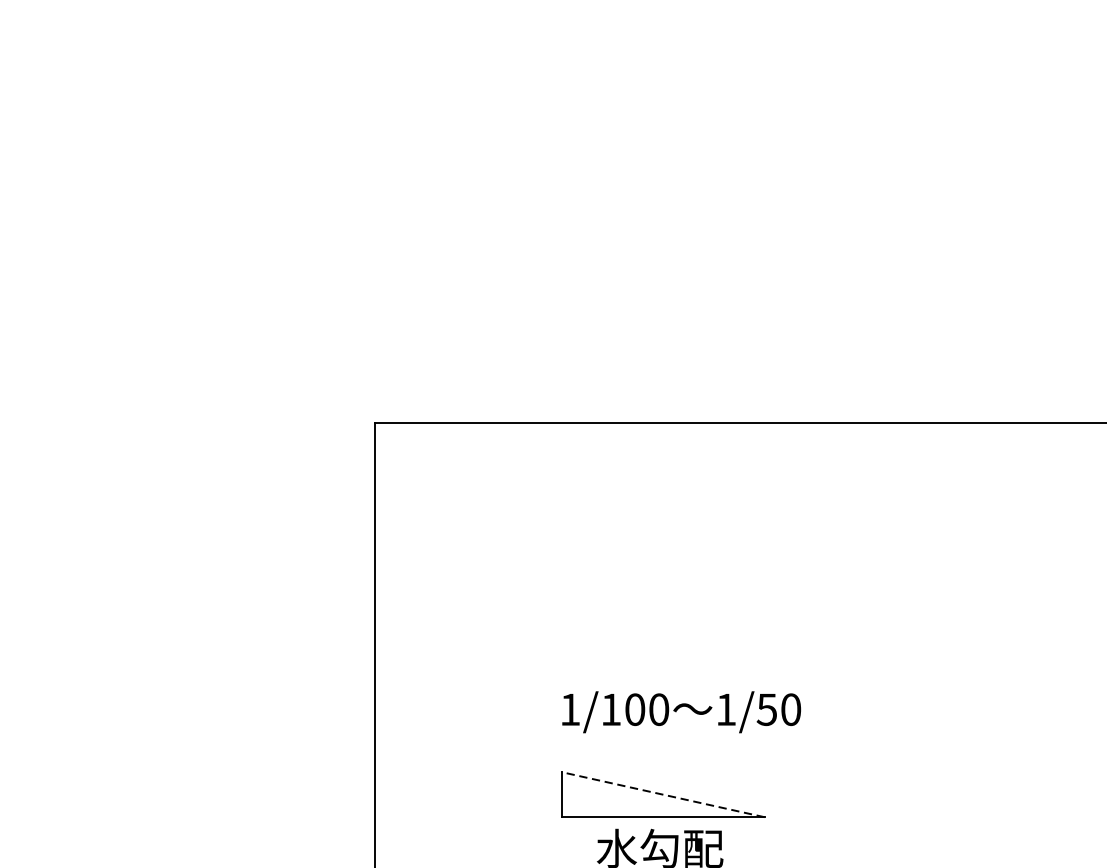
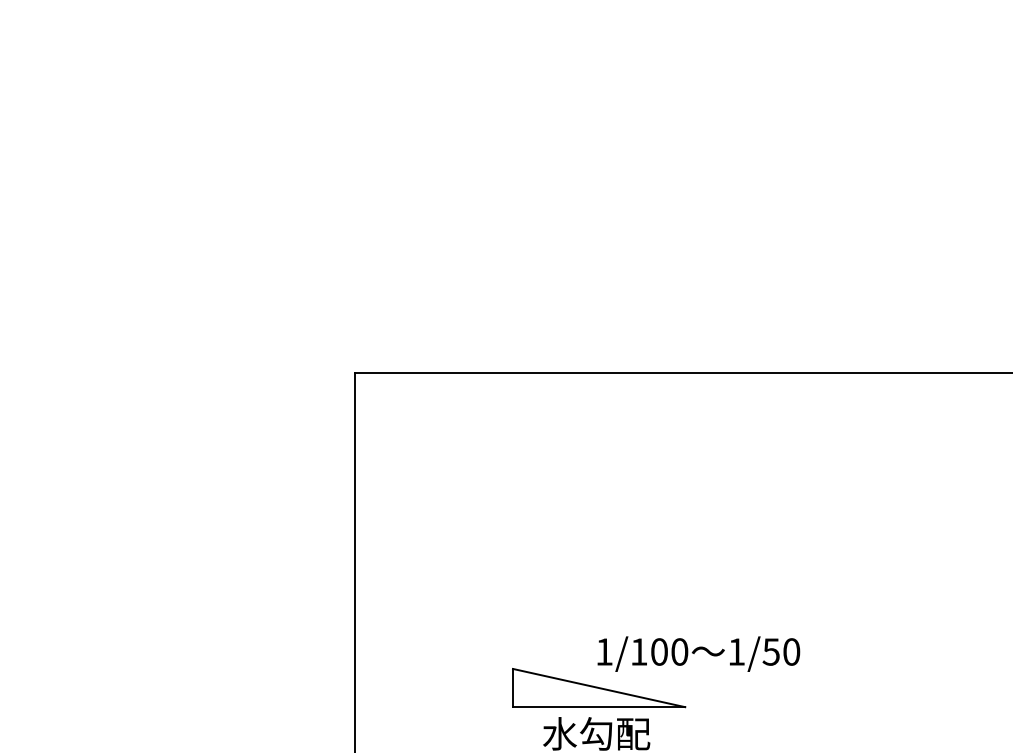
text: (681, 711) -> (698, 653), moved
line: (662, 794) -> (598, 687), dashed -> solid

